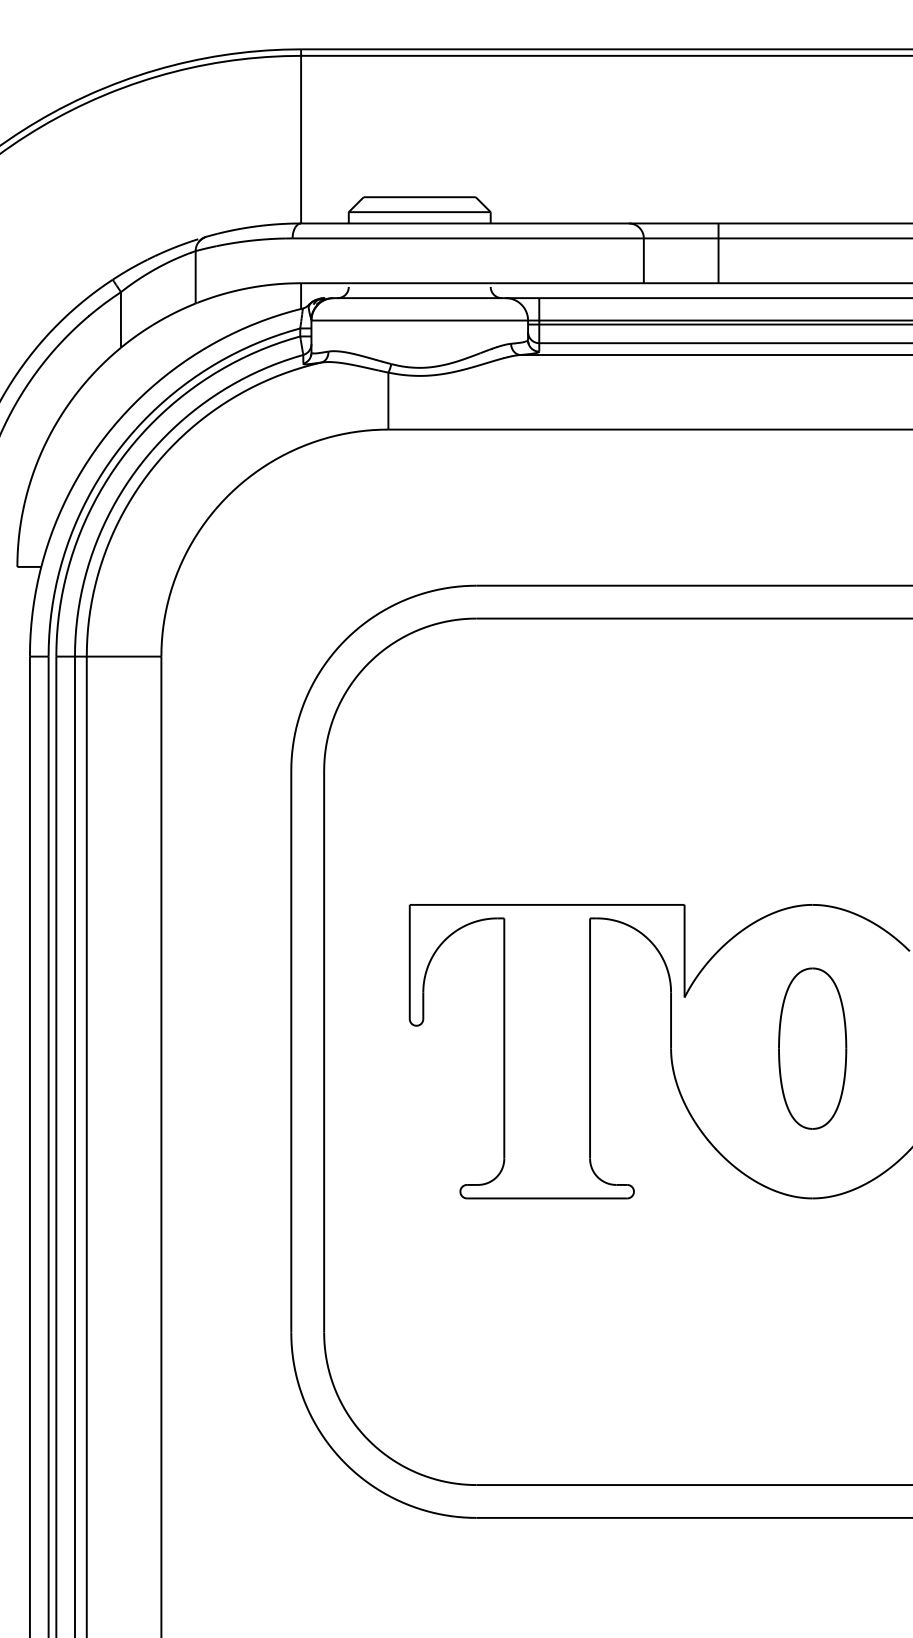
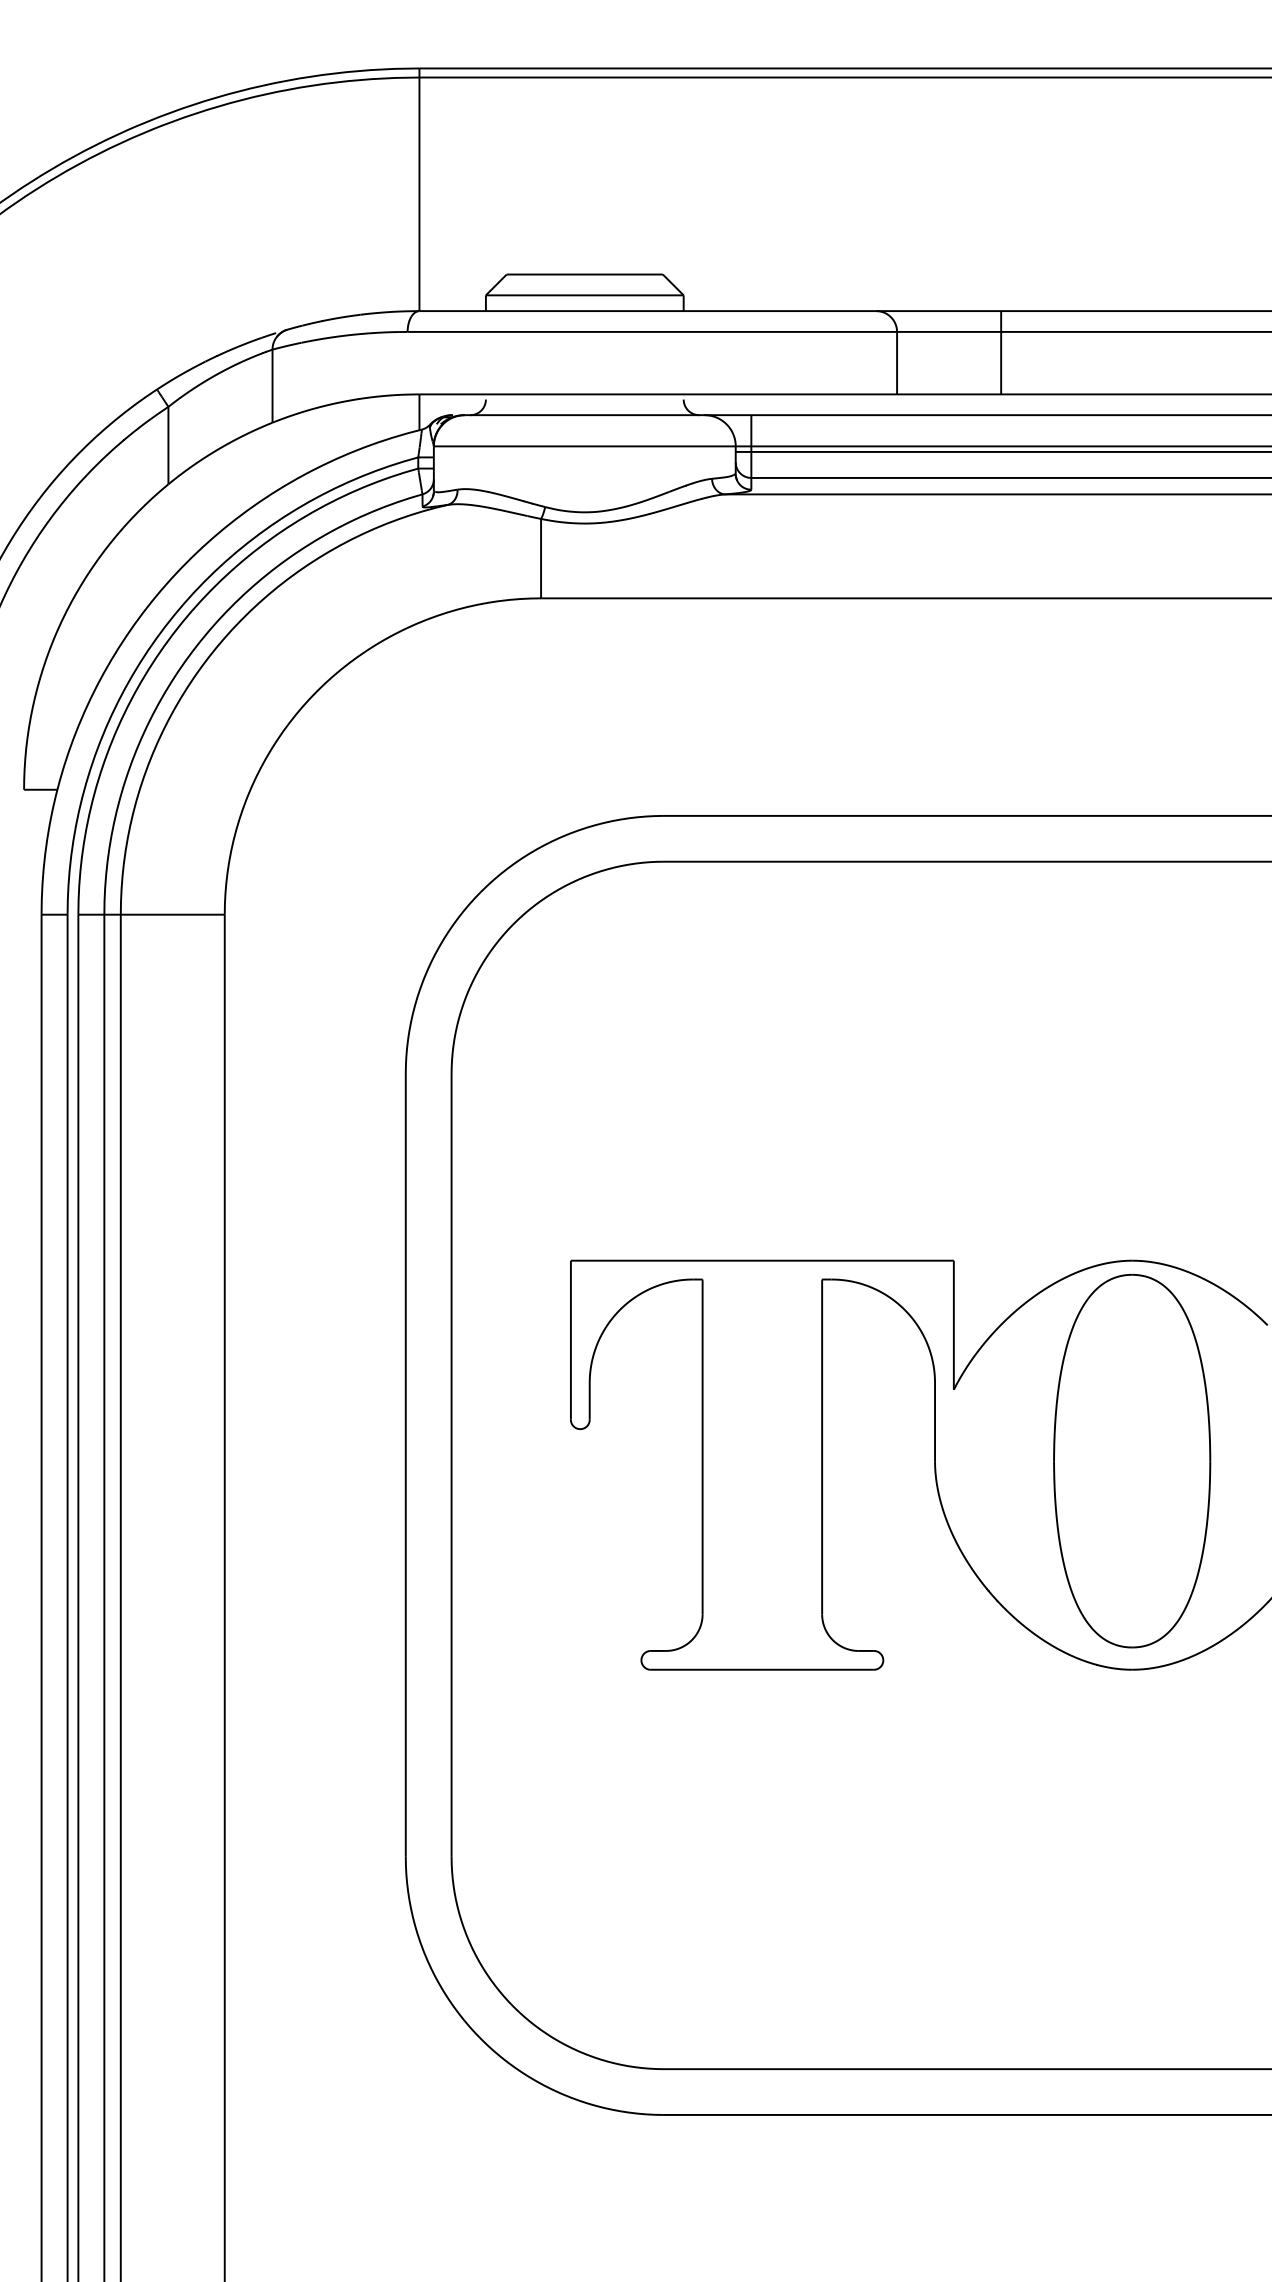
part: (812, 1048) -> (1132, 1460), size x1.67

